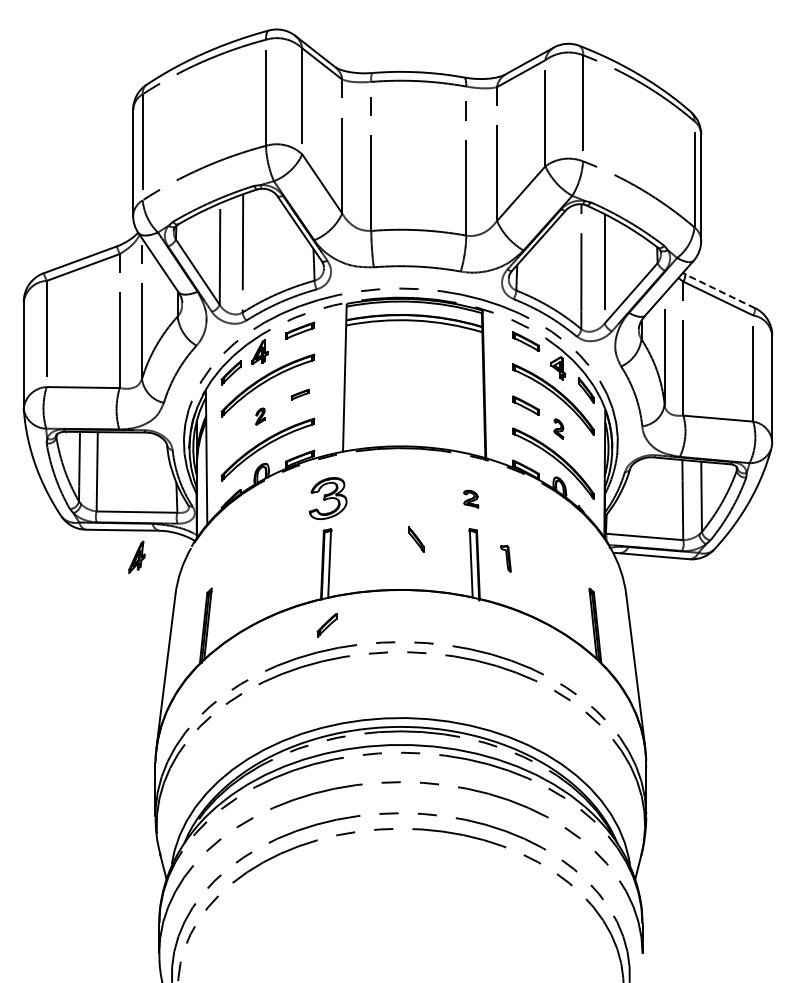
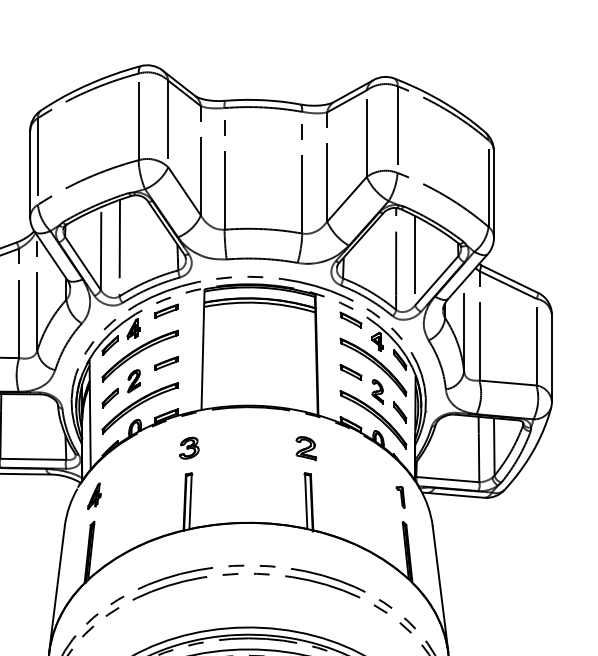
line: (720, 291) -> (509, 279), dashed -> solid
part: (300, 394) -> (166, 363), size x1.67
part: (260, 416) -> (134, 381), size x1.67
part: (558, 429) -> (377, 391), size x1.43
part: (327, 498) -> (188, 448), size x0.62
part: (470, 499) -> (305, 449), size x1.67
part: (416, 539) -> (400, 412), moved
part: (136, 556) -> (94, 495), moved
part: (505, 558) -> (400, 497), moved
part: (326, 625) -> (109, 398), moved

